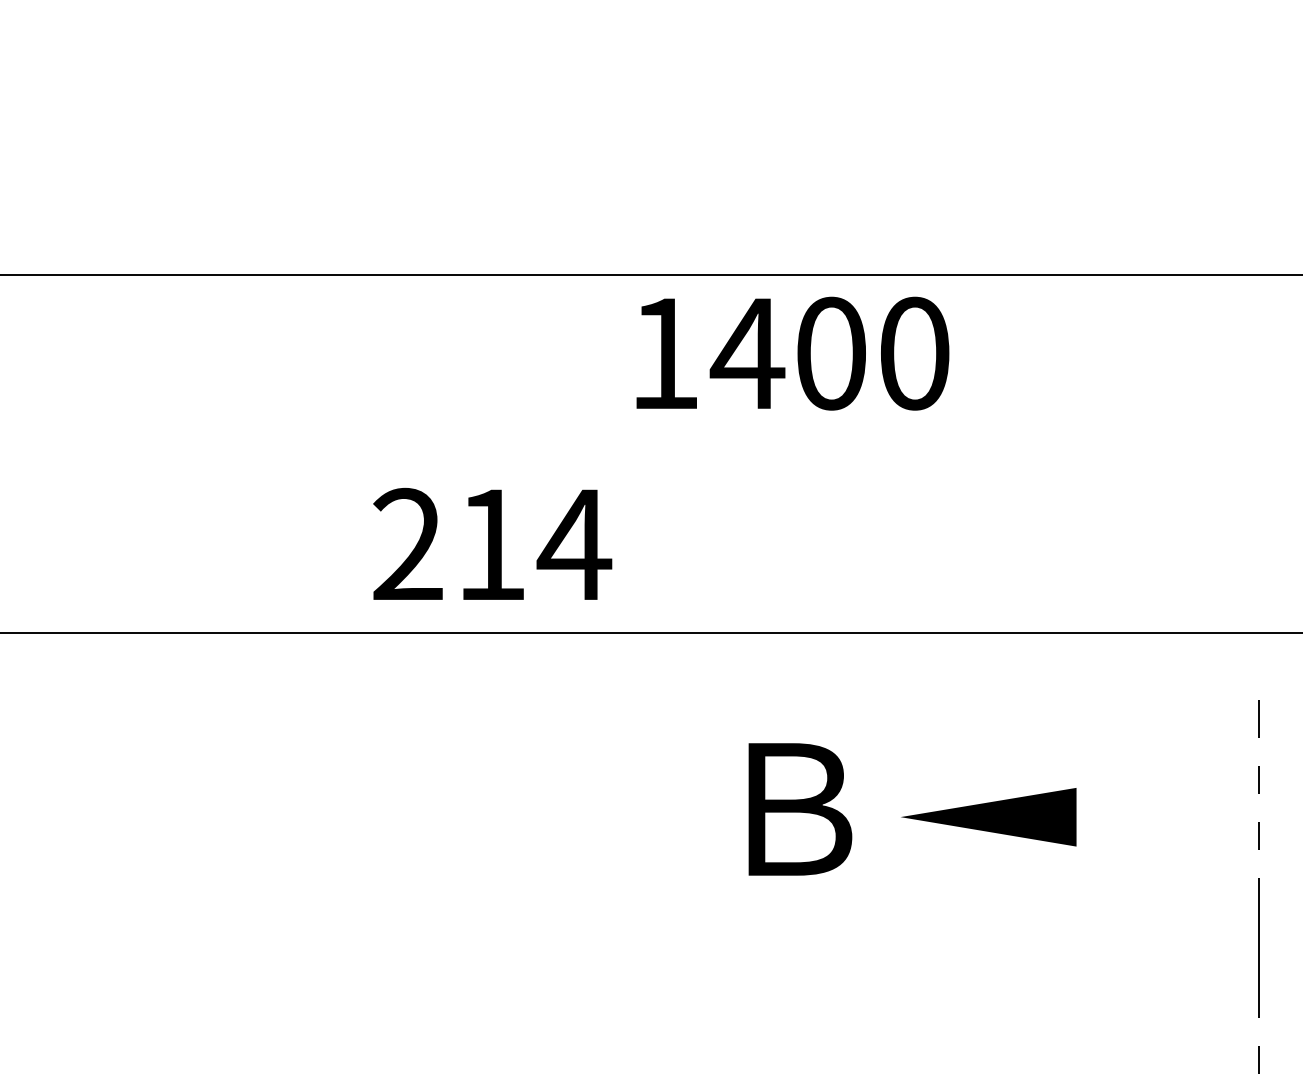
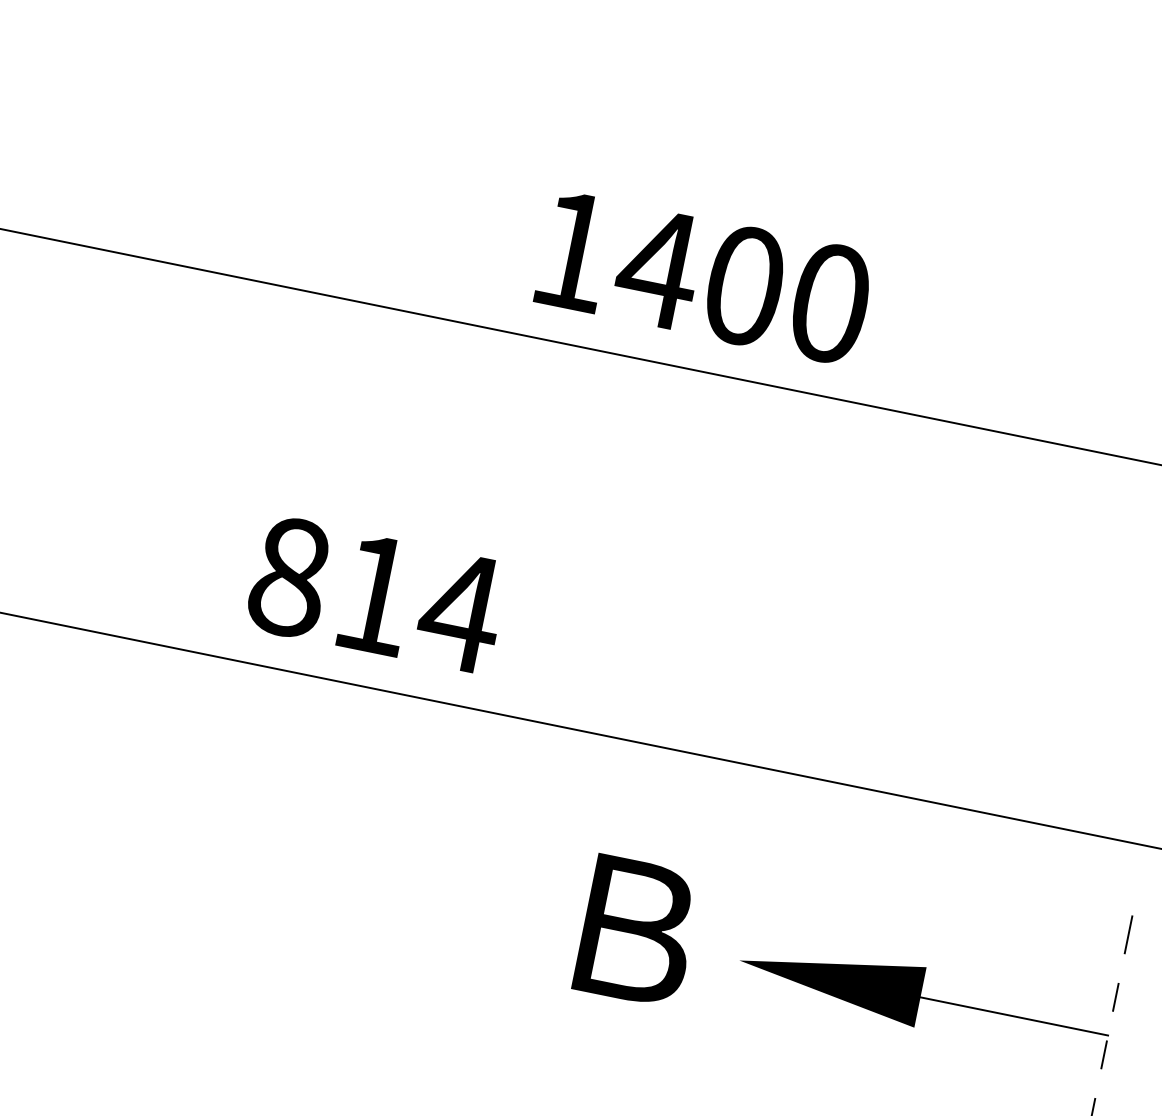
text: (792, 353) -> (704, 277), moved
text: (408, 544) -> (290, 576), 214 -> 814
line: (1167, 817) -> (1014, 1016), added

